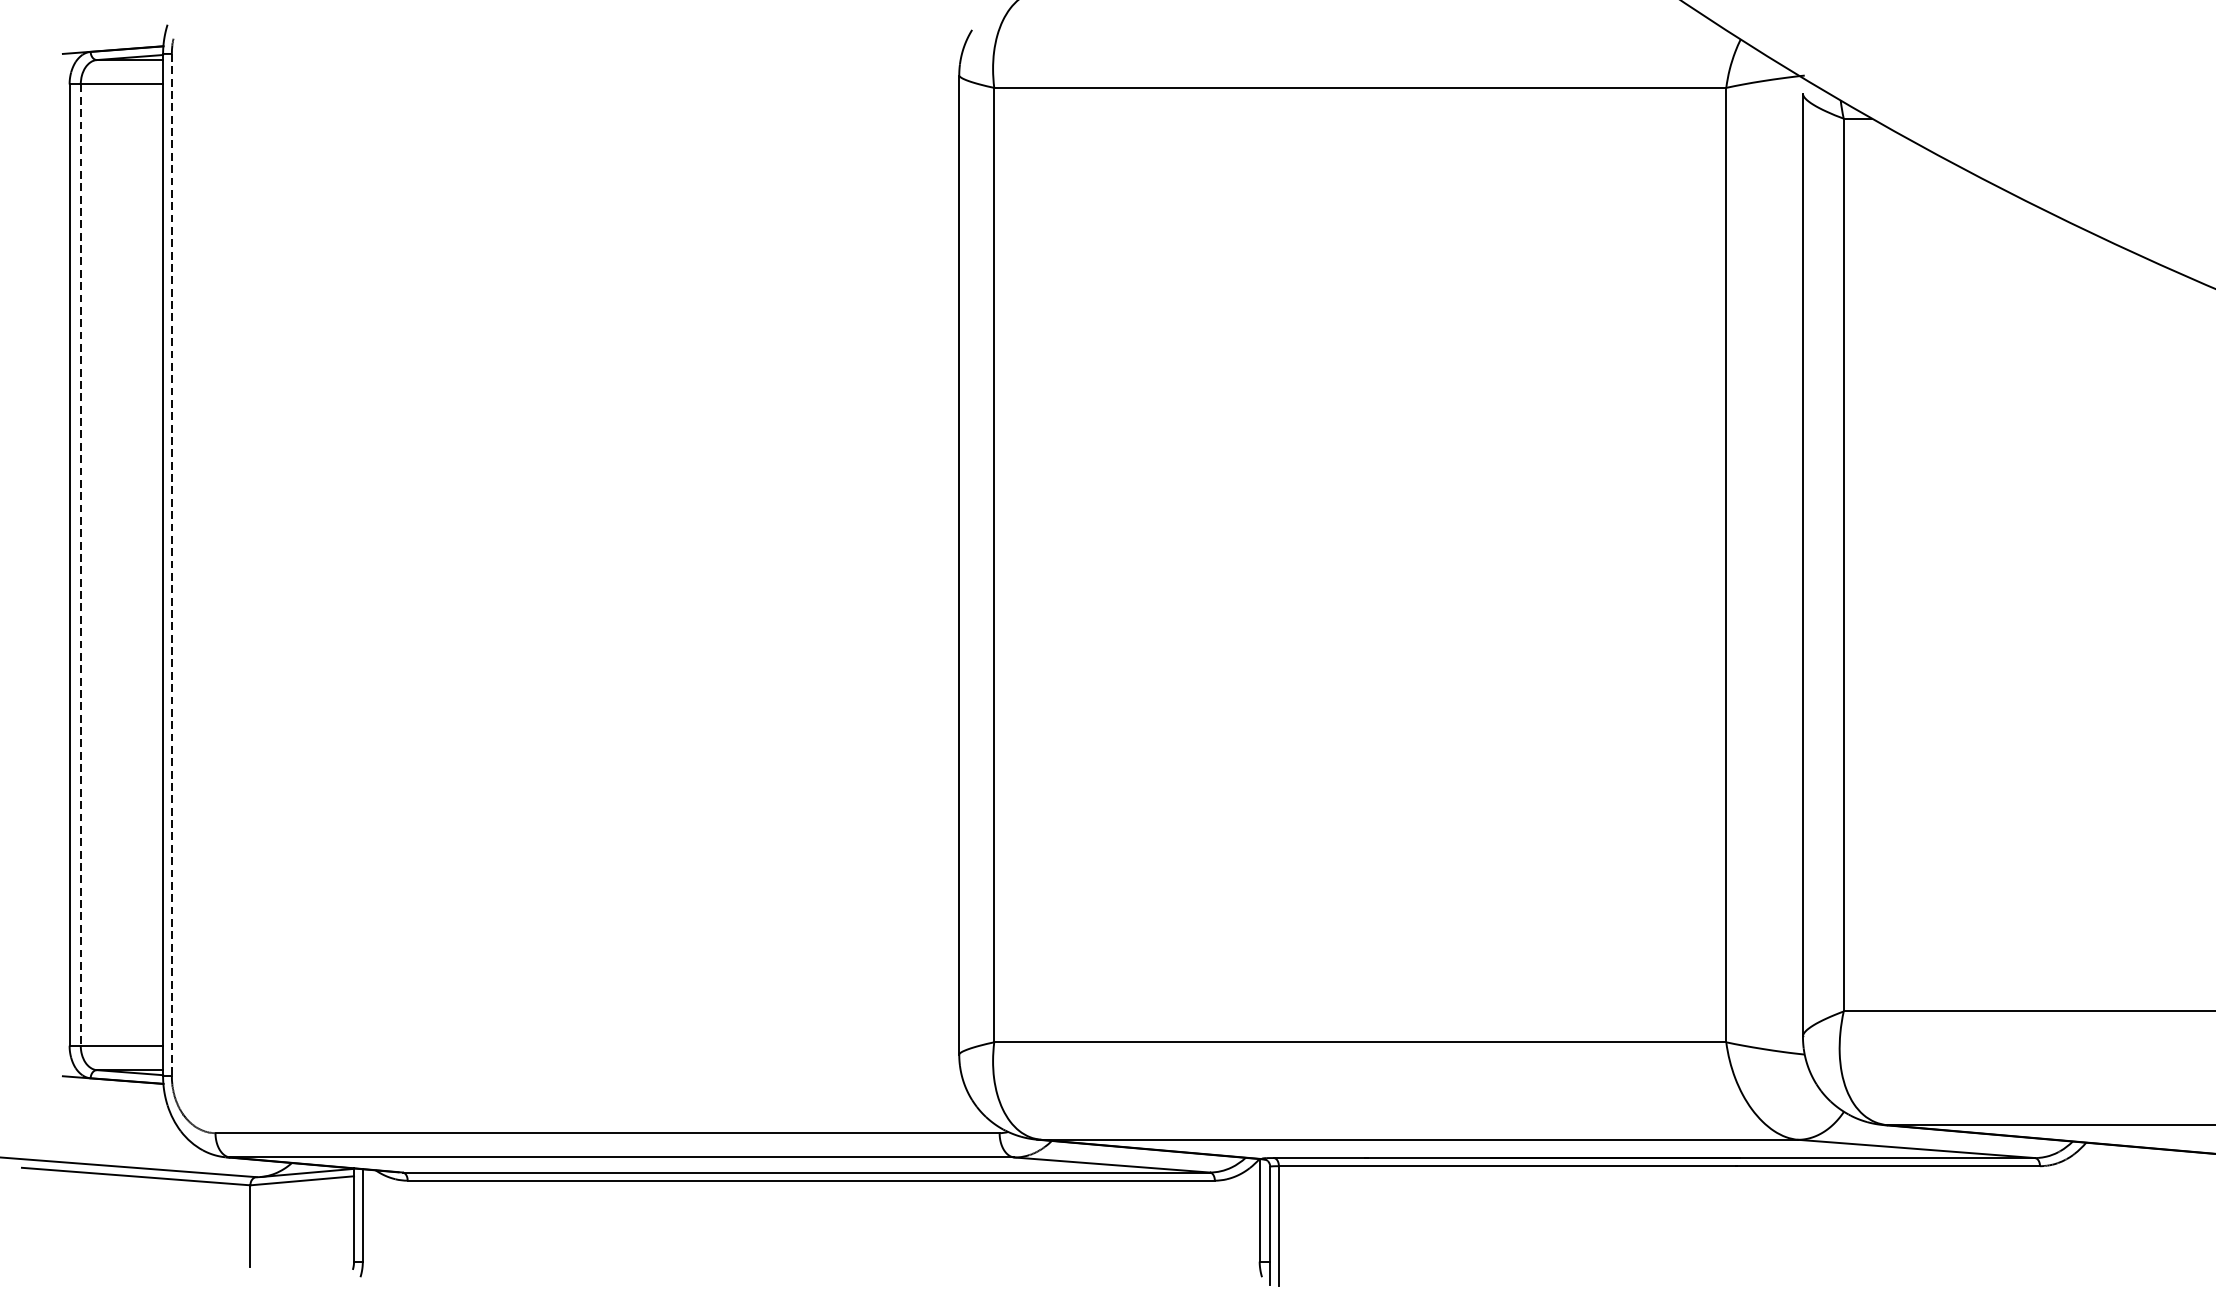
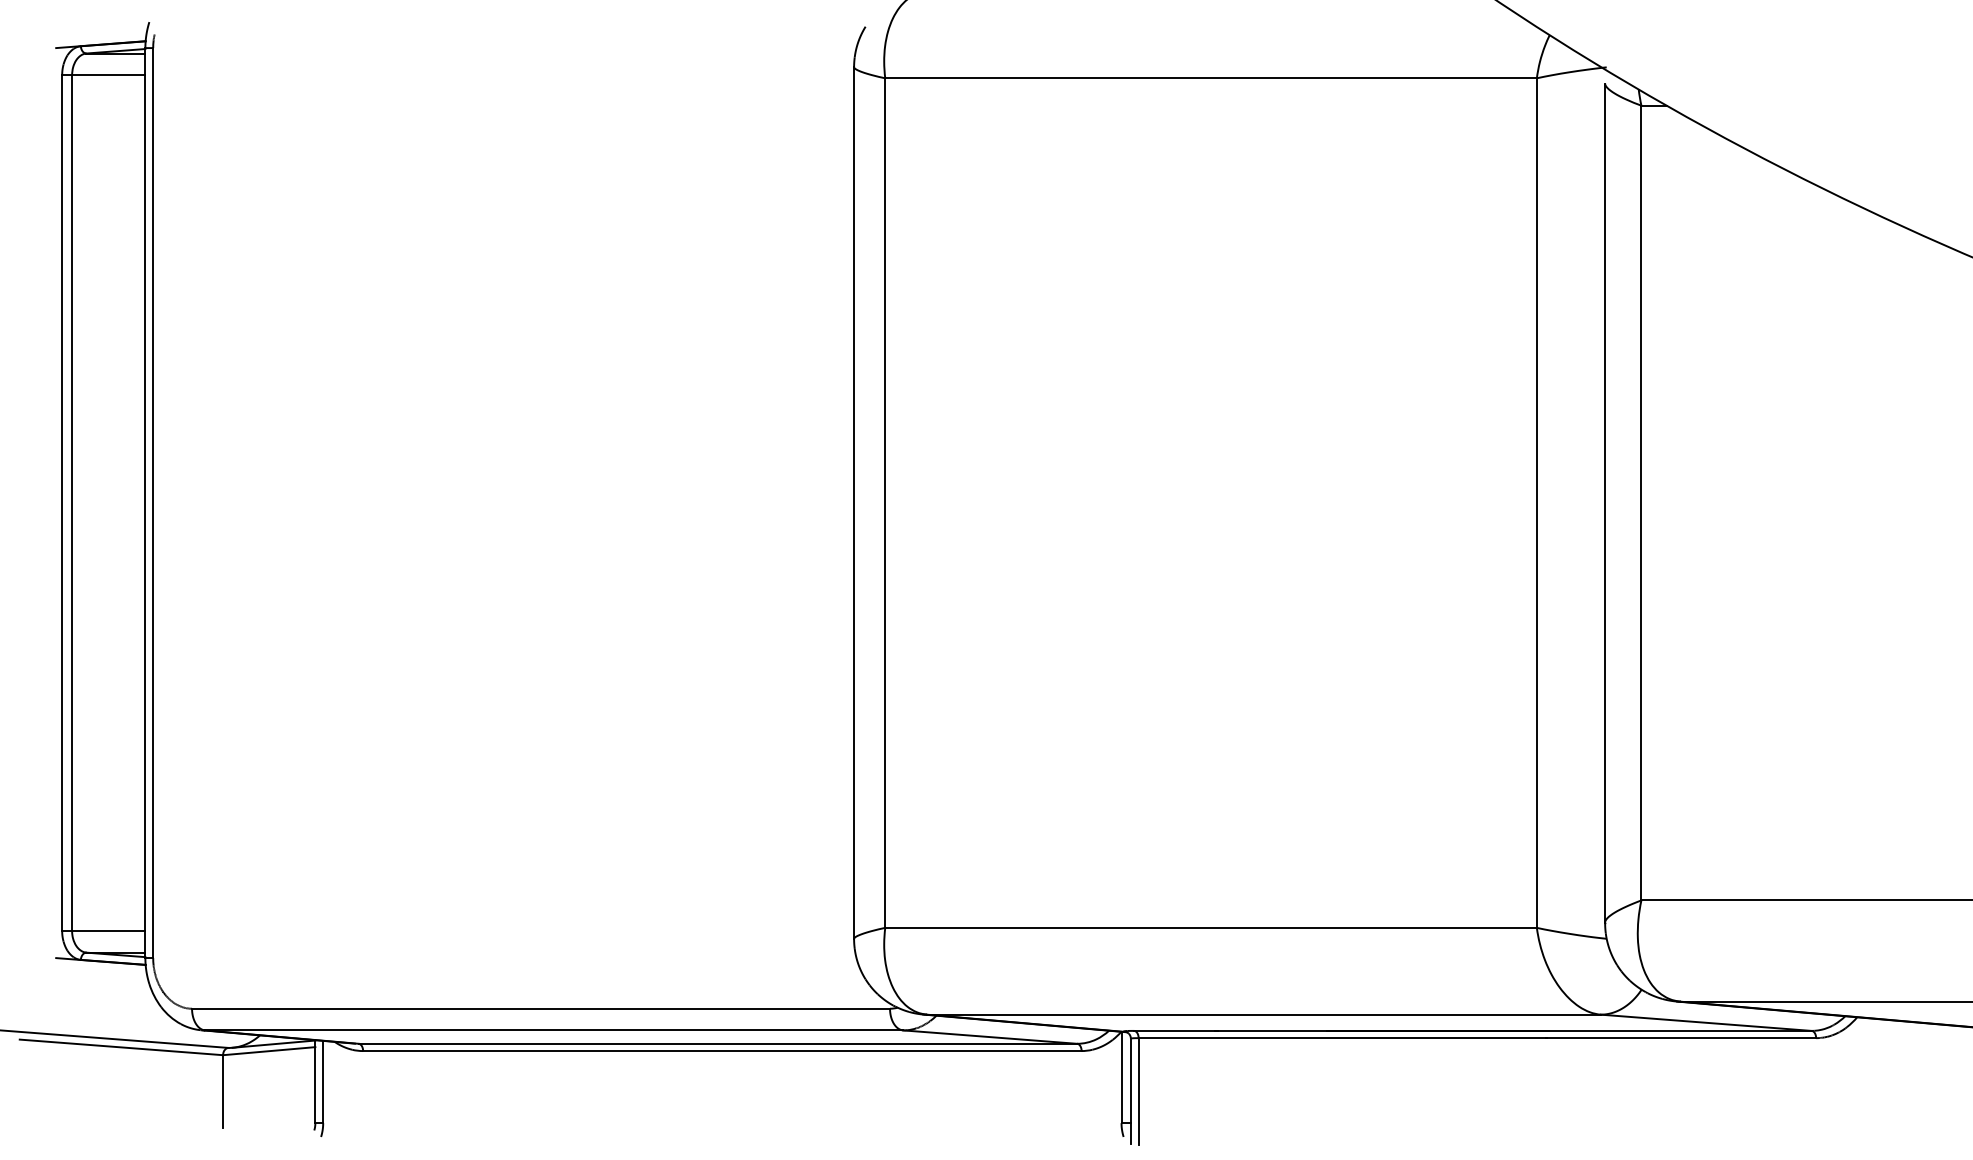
line: (81, 565) -> (72, 503), dashed -> solid
line: (172, 565) -> (153, 503), dashed -> solid

